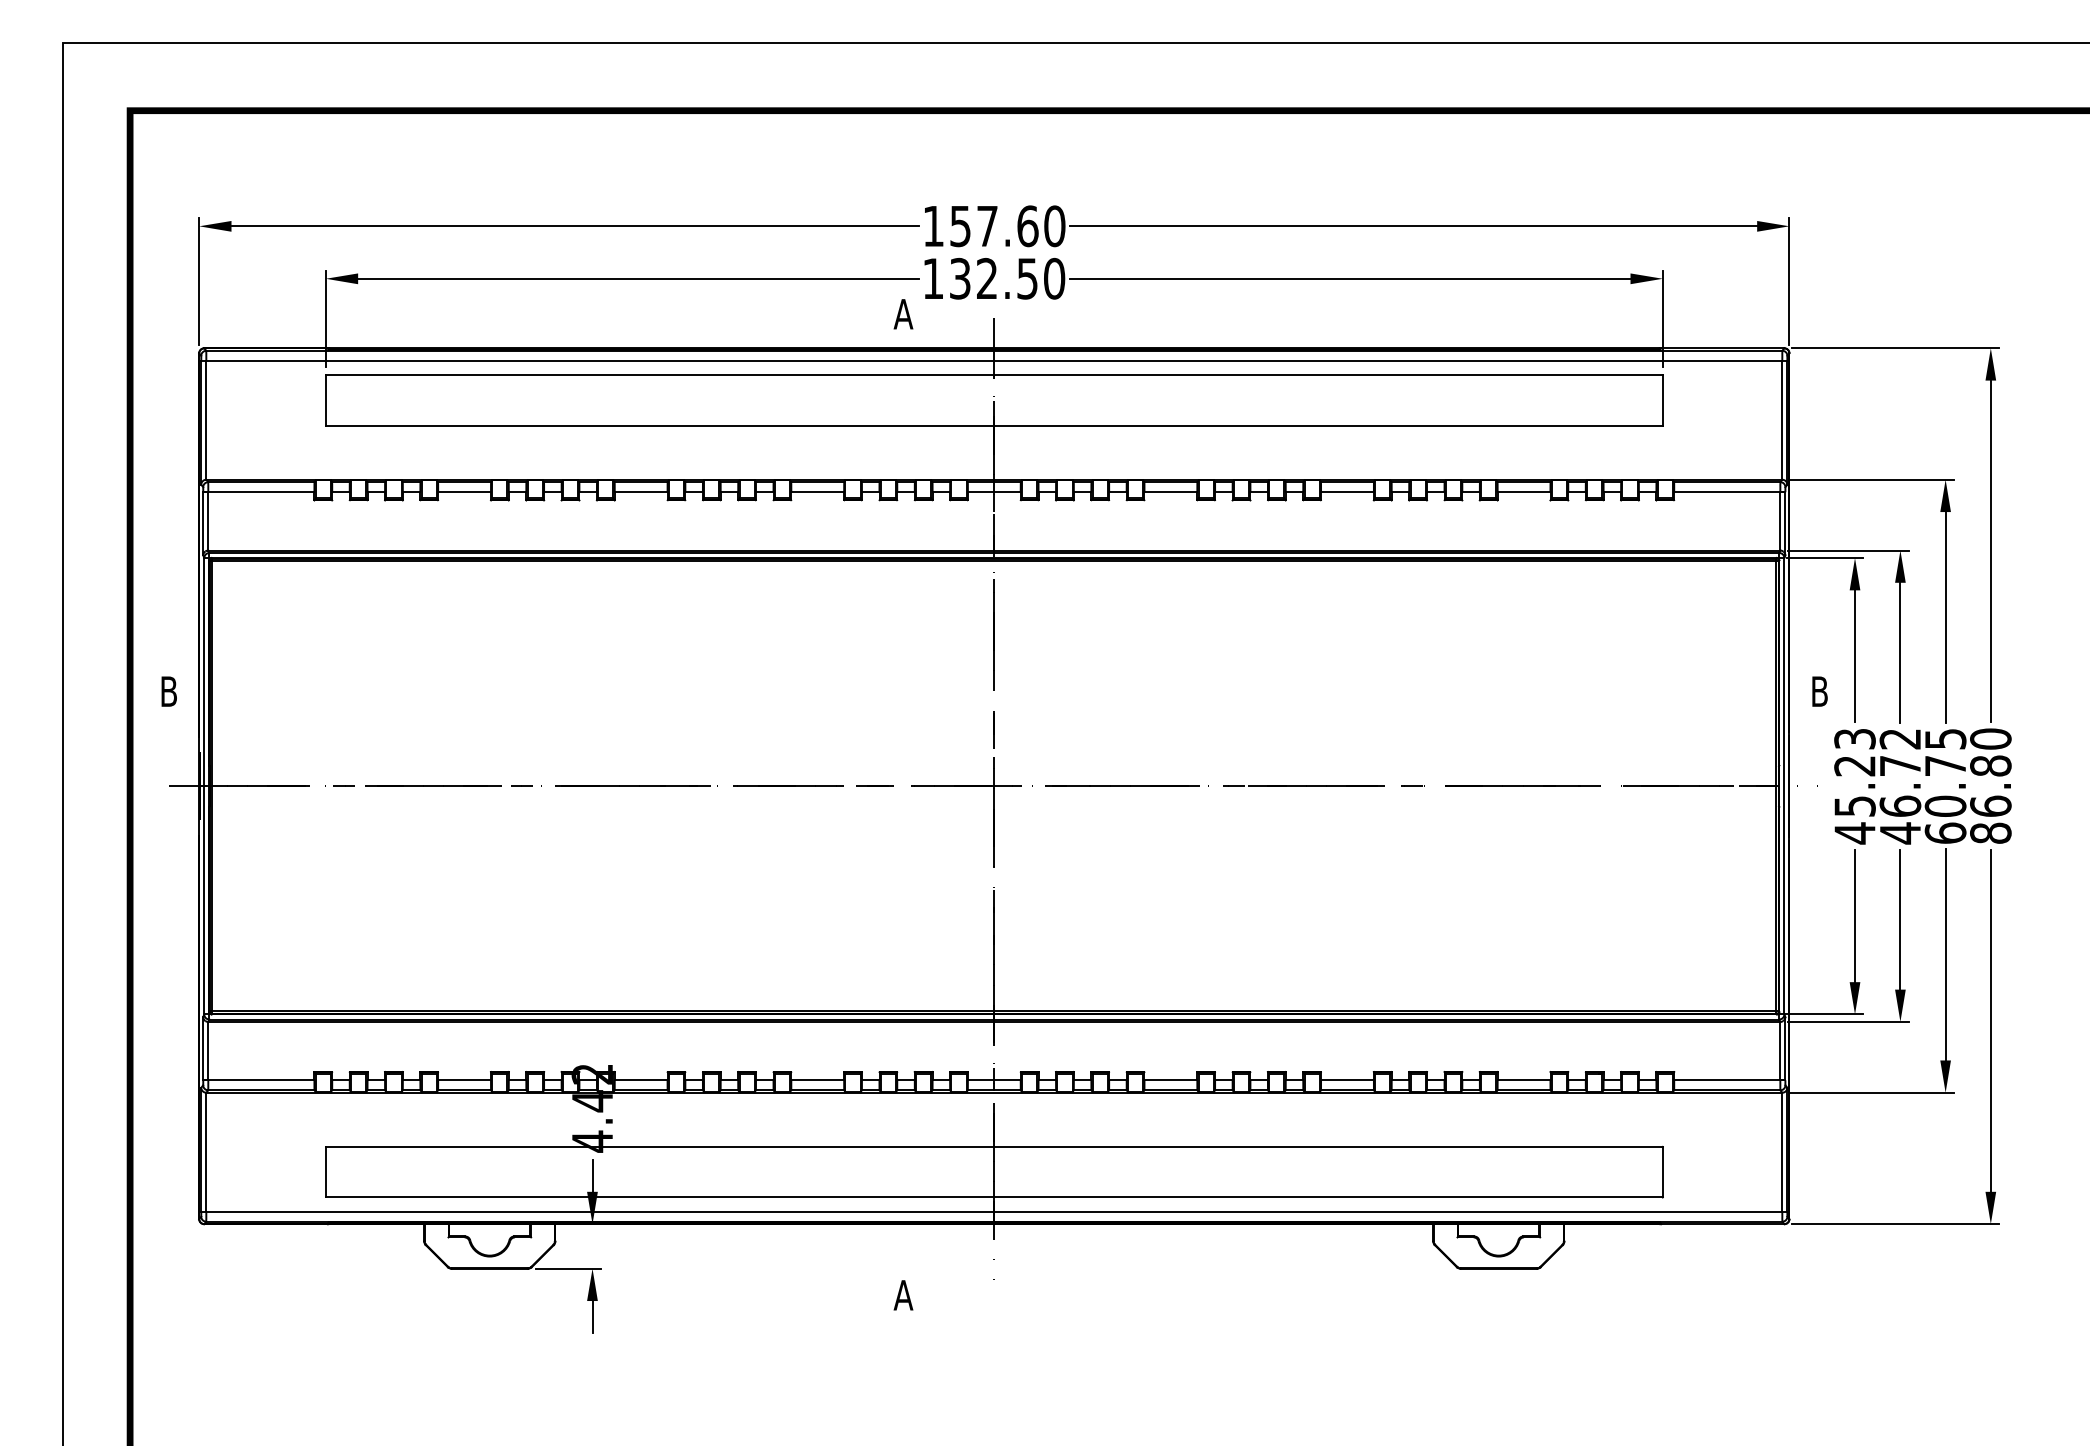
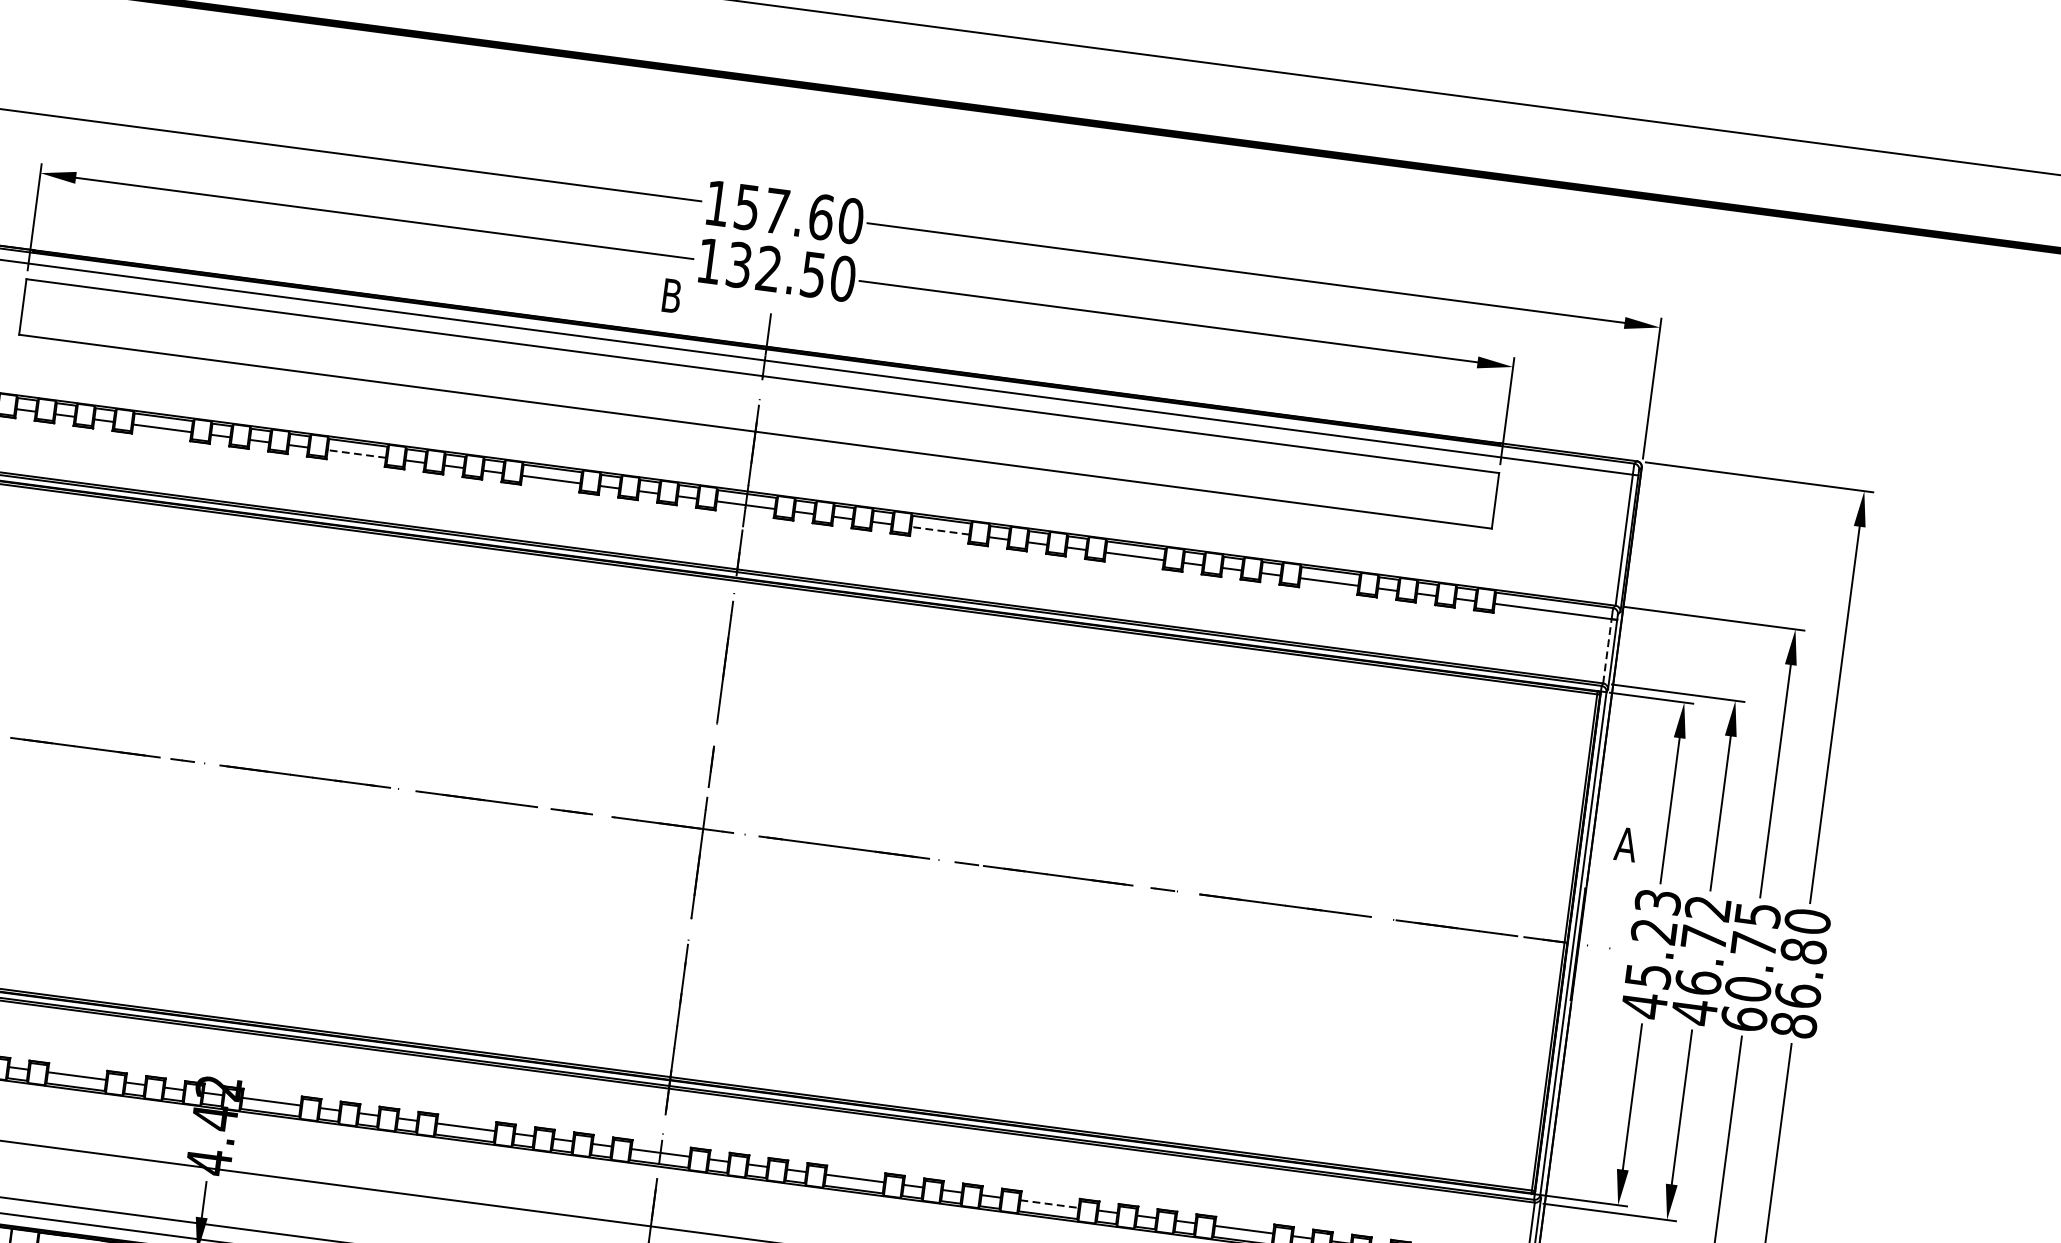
text: (903, 314) -> (671, 296), A -> B
line: (640, 492) -> (356, 454), solid -> dashed
line: (1170, 492) -> (939, 531), solid -> dashed
line: (1780, 520) -> (1607, 650), solid -> dashed
text: (1819, 691) -> (1625, 844), B -> A
line: (1347, 1080) -> (1049, 1204), solid -> dashed

